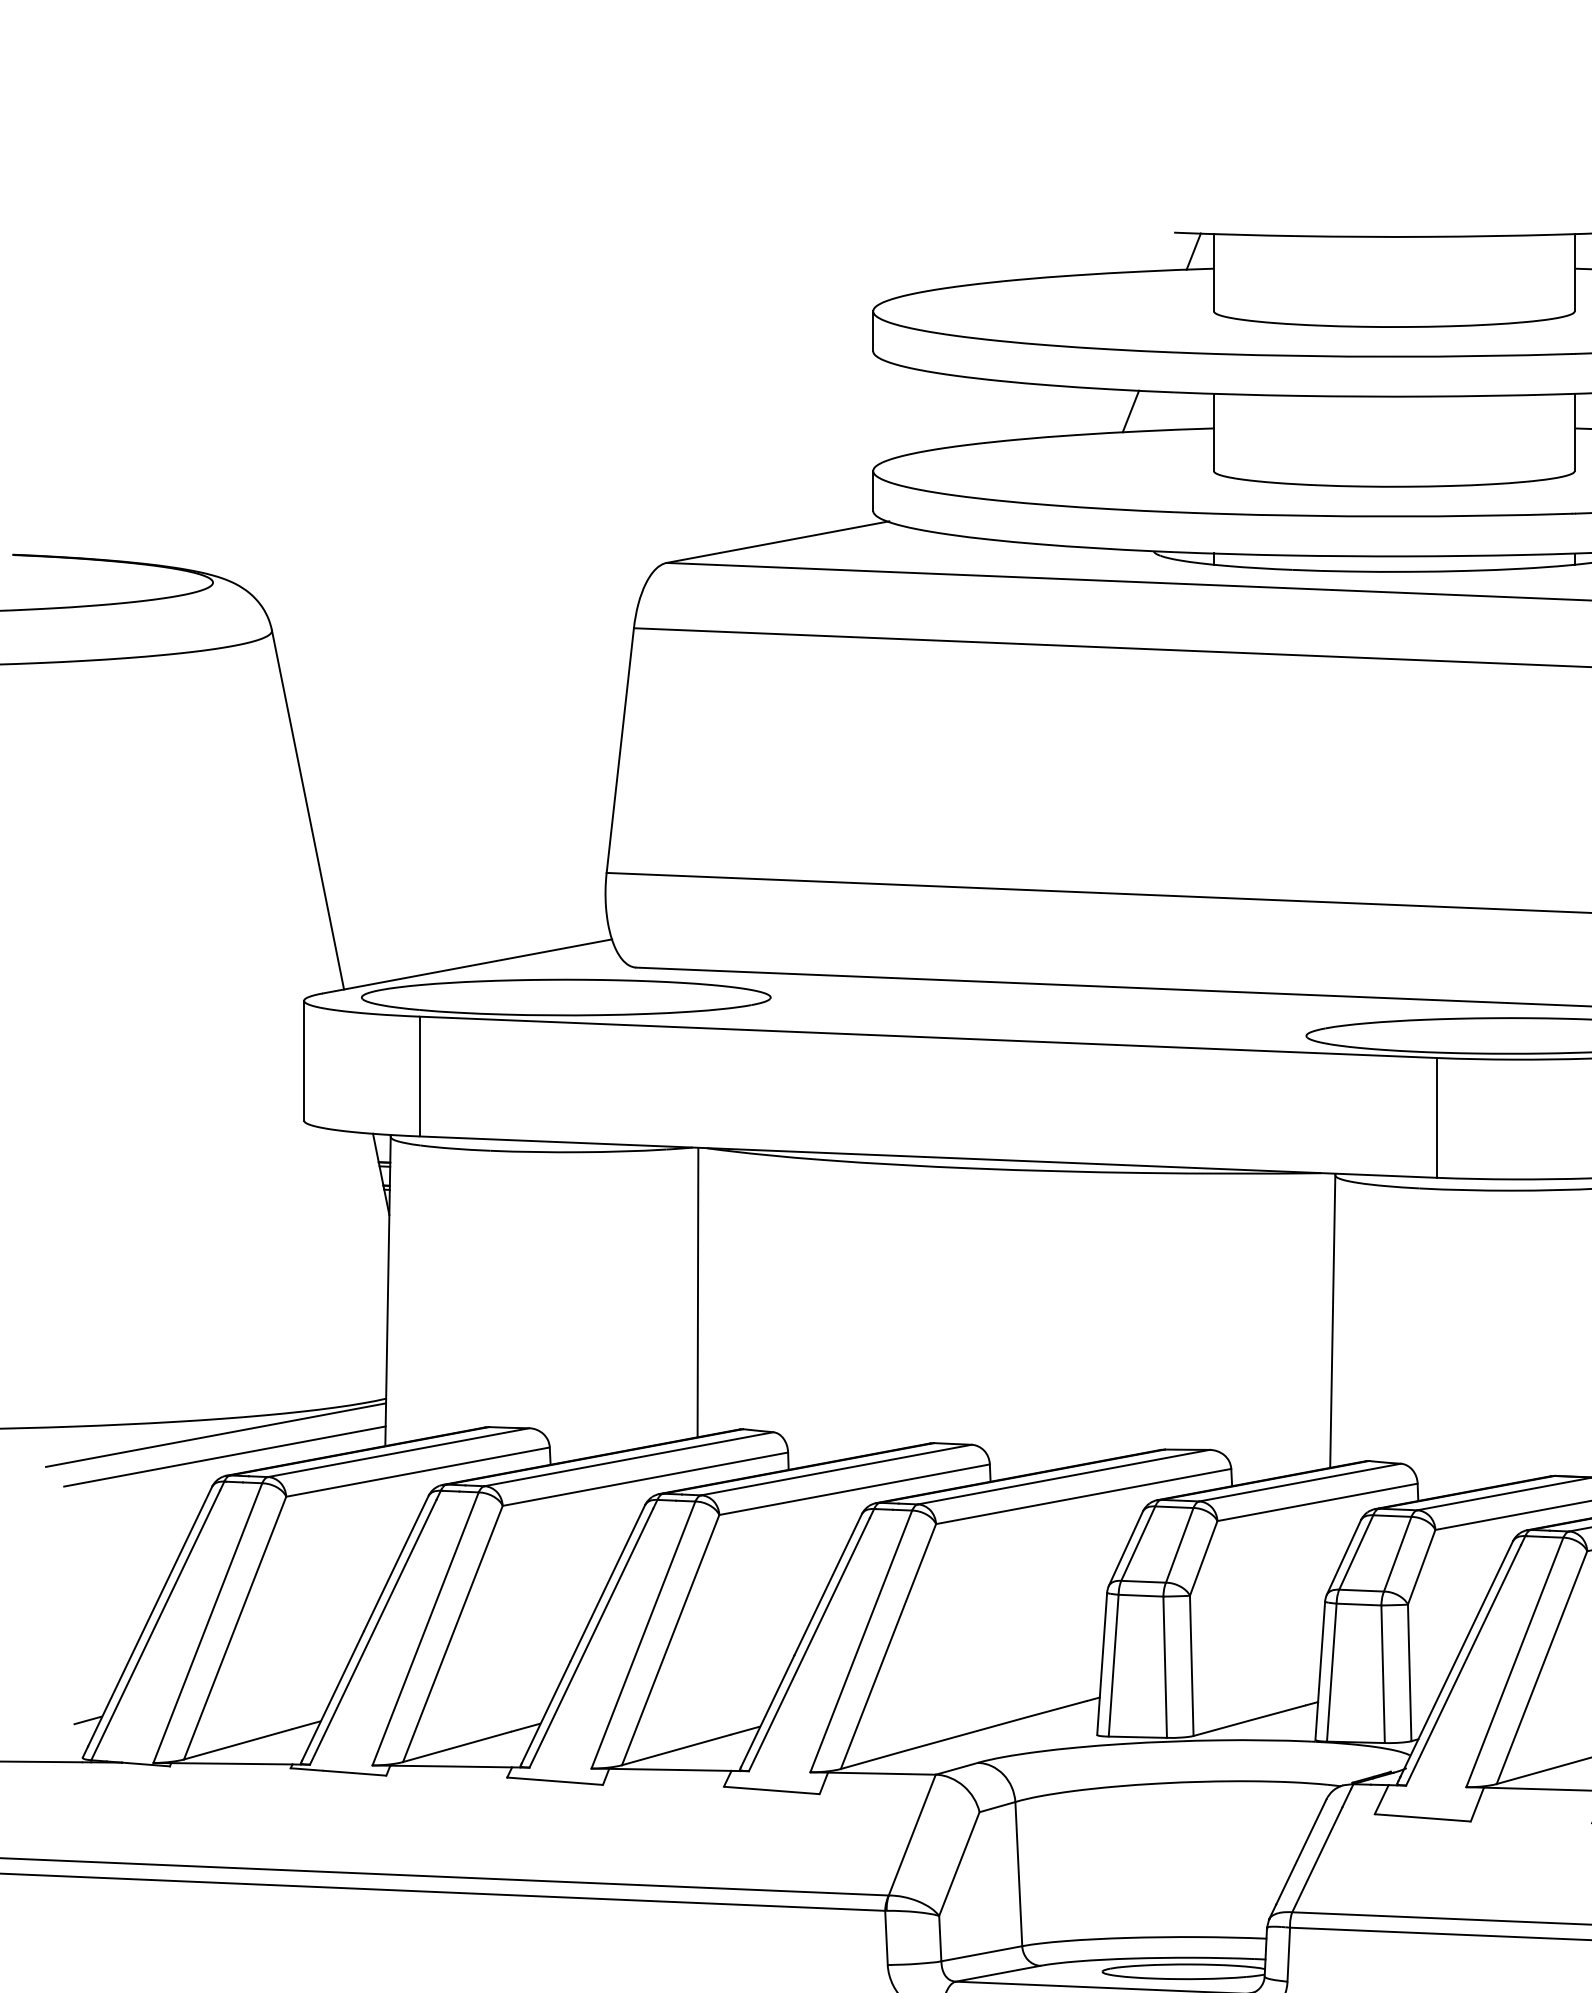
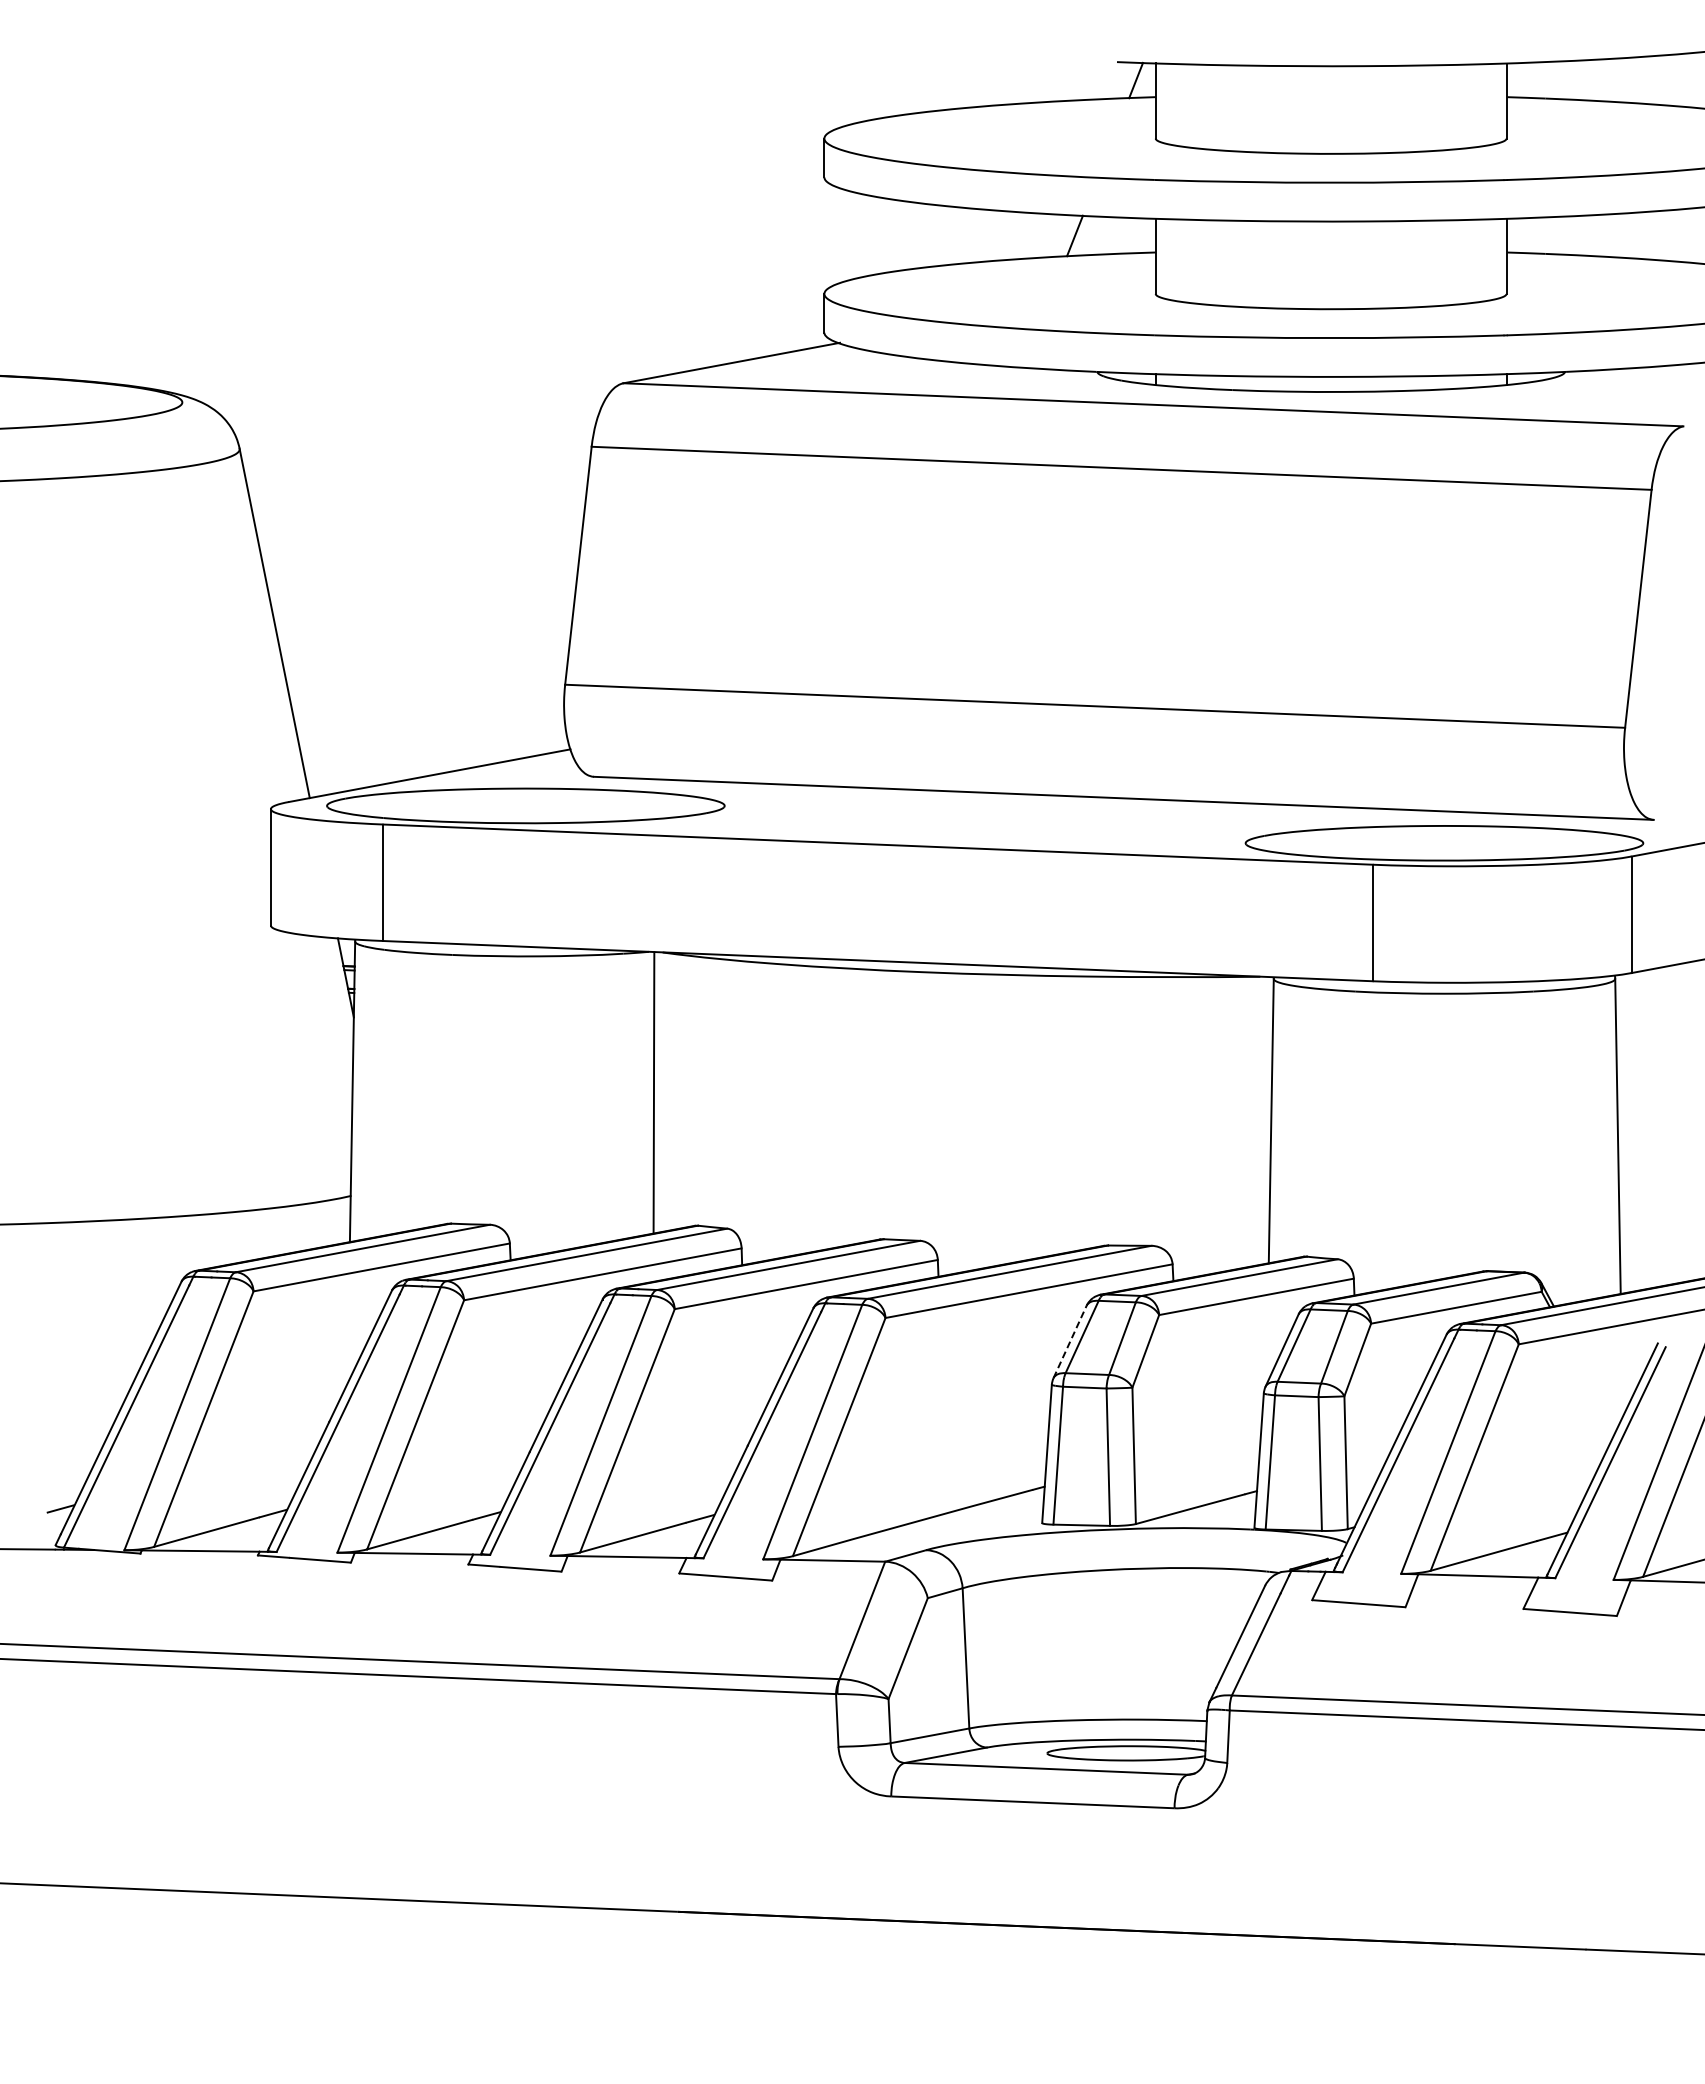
line: (215, 1435) -> (184, 1231), removed
line: (224, 1456) -> (193, 1252), removed
line: (1126, 1548) -> (1070, 1341), solid -> dashed

